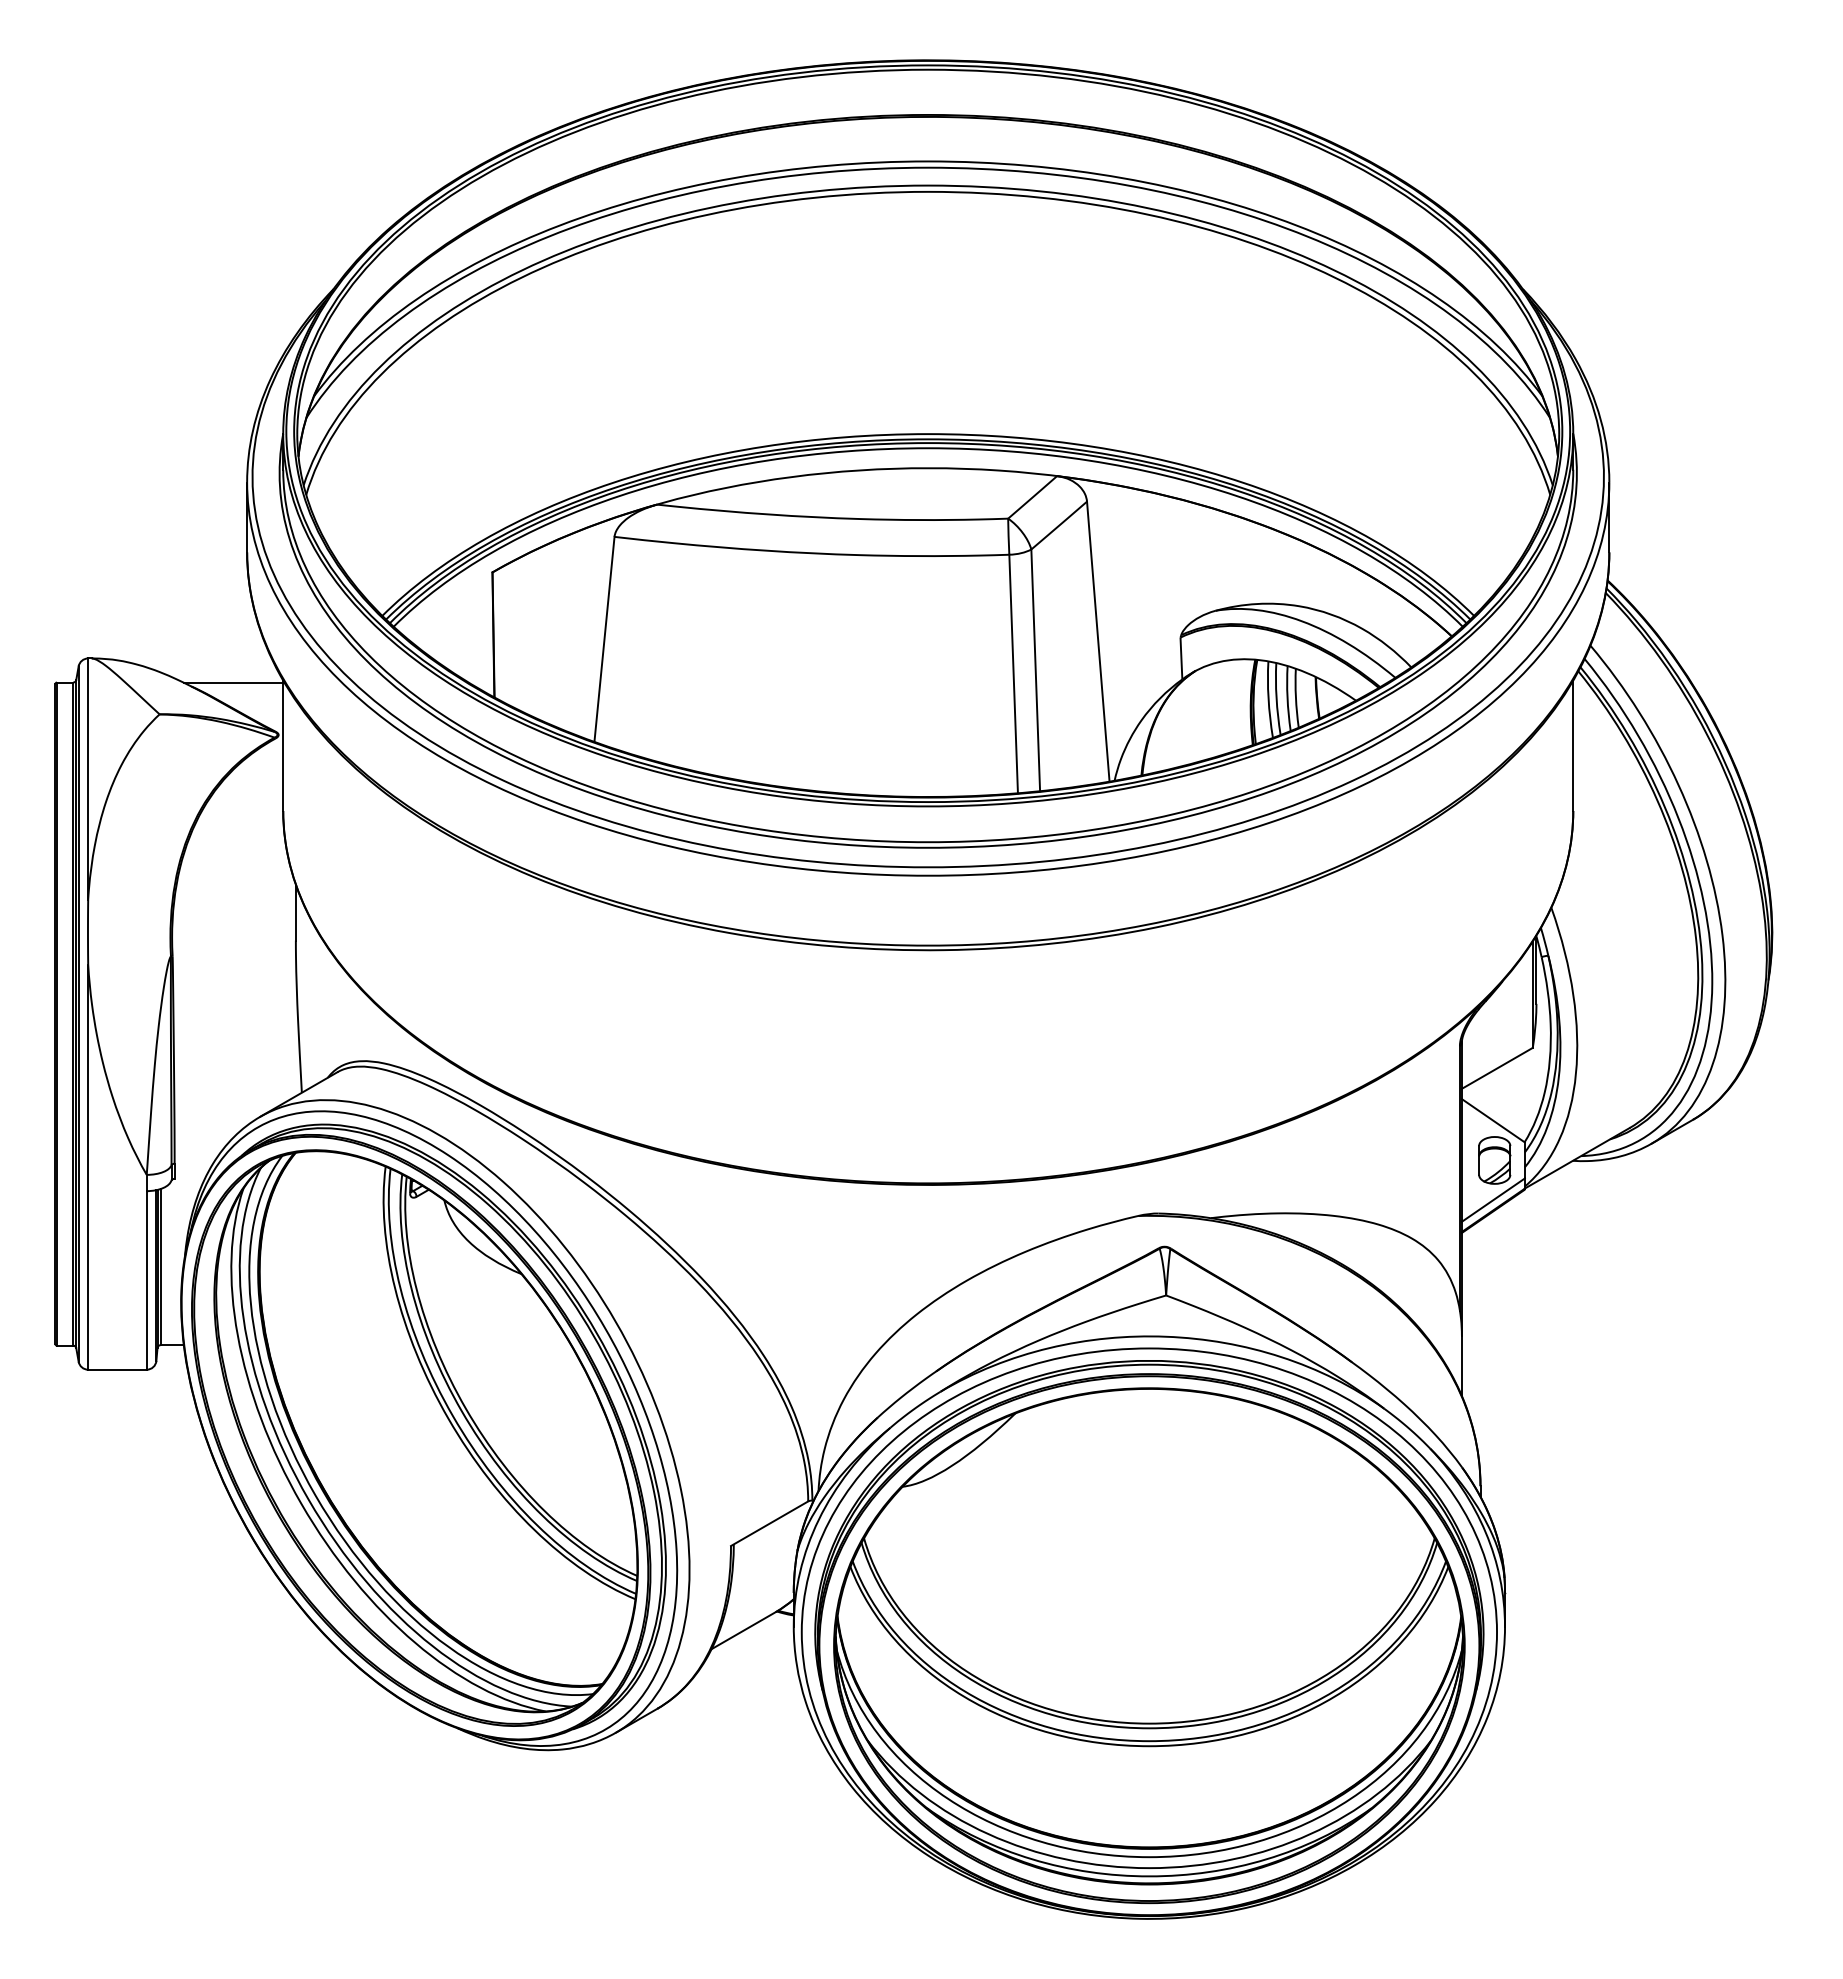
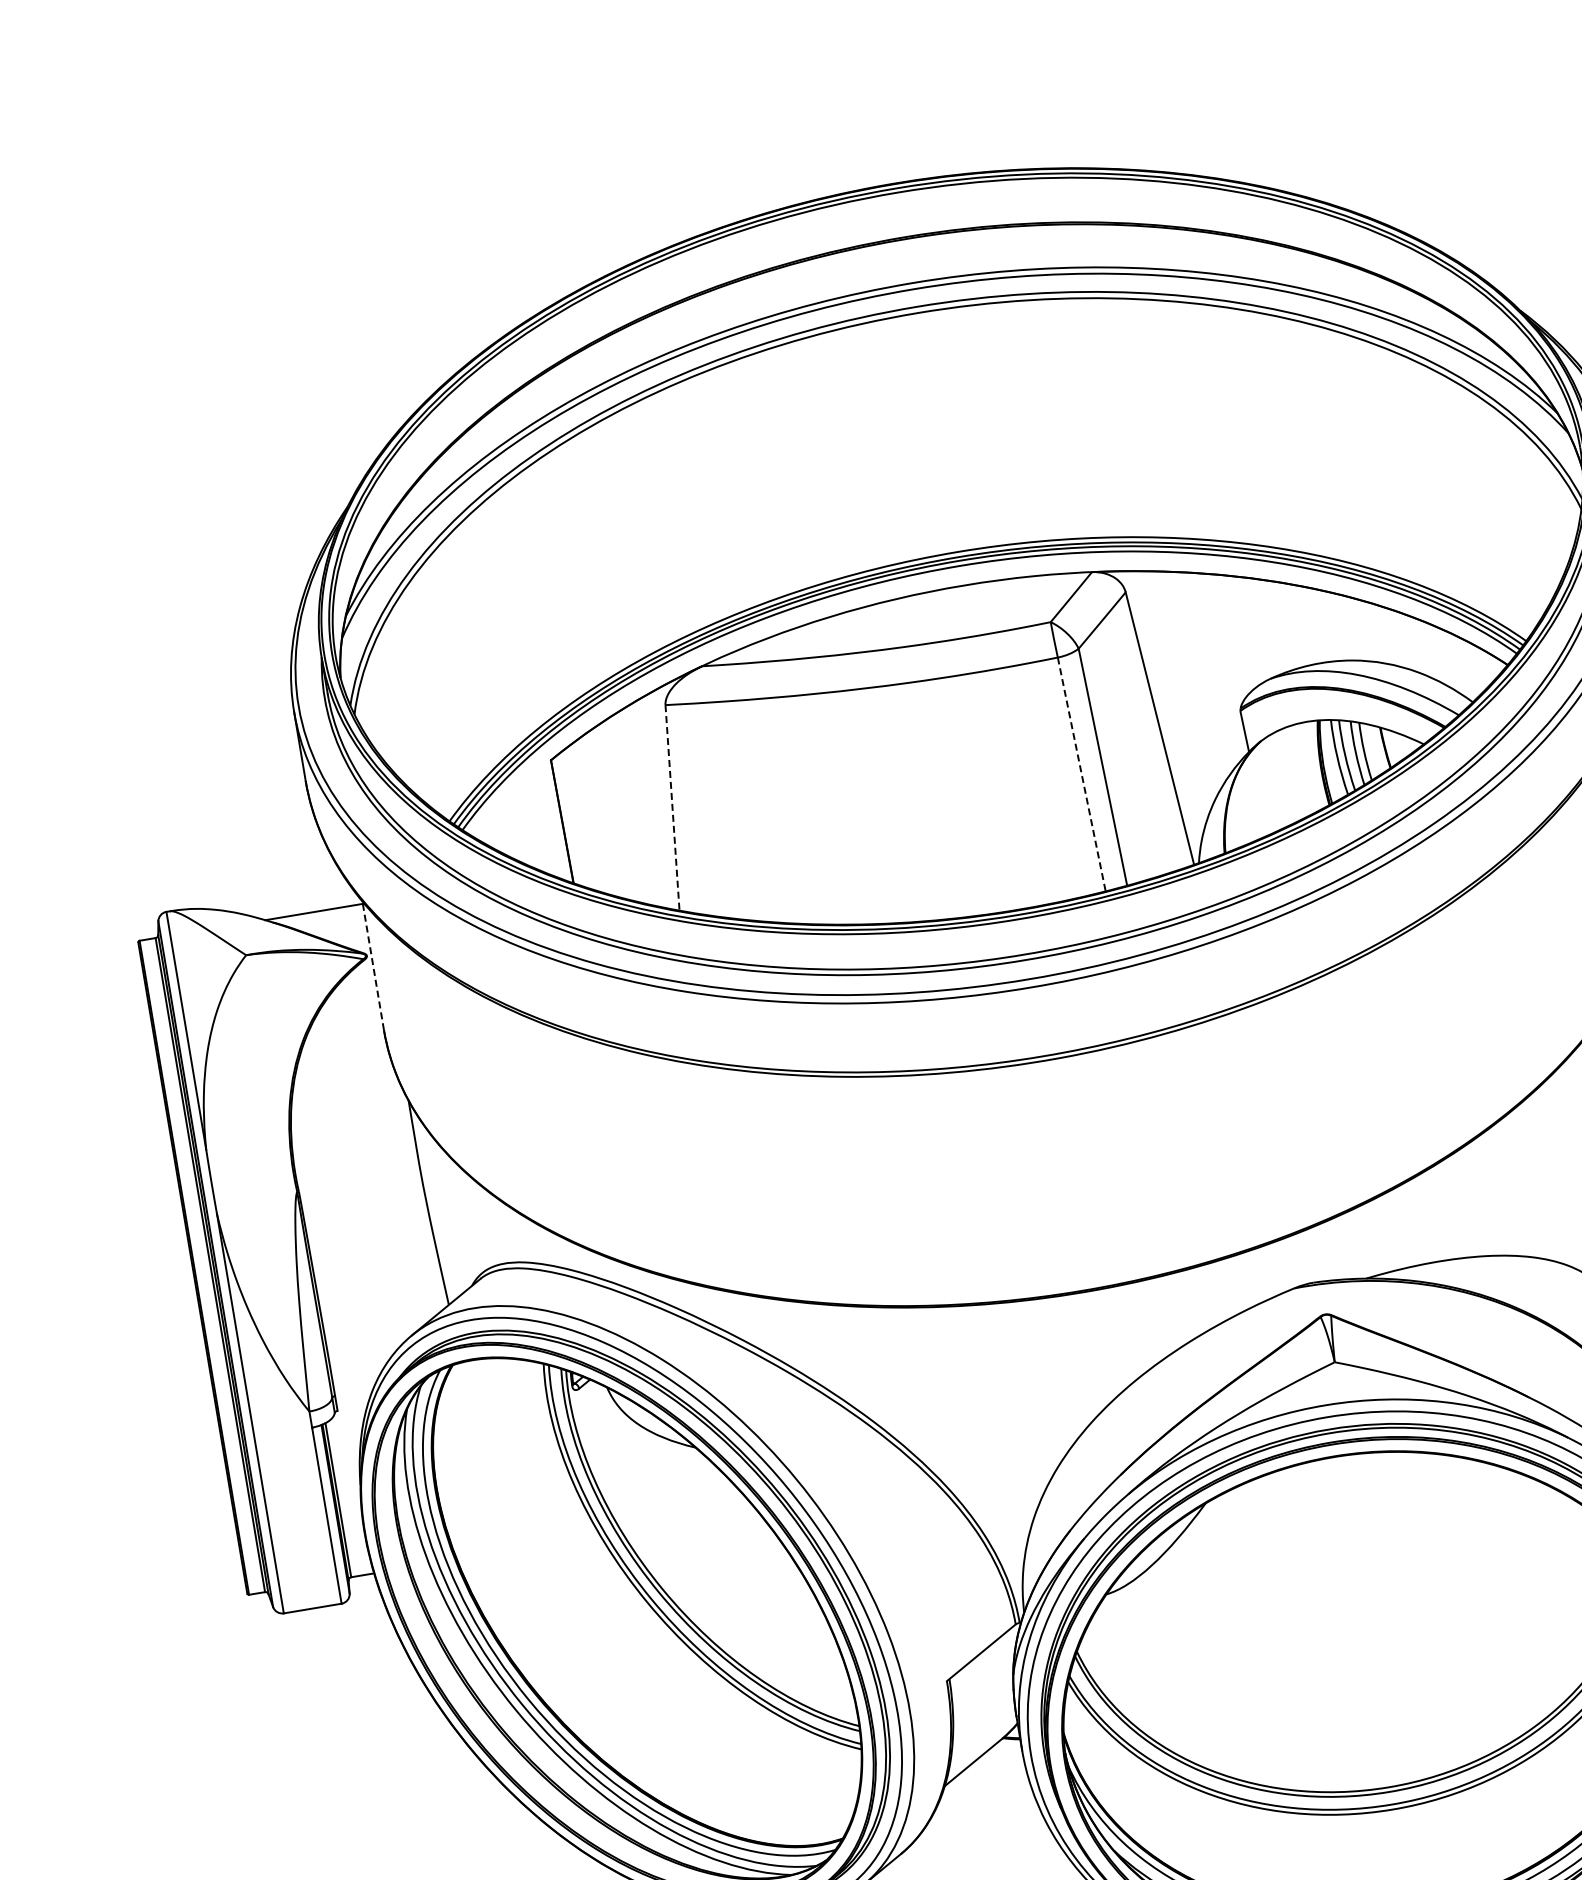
line: (604, 639) -> (672, 807), solid -> dashed
line: (1013, 674) -> (1081, 774), solid -> dashed
line: (283, 745) -> (373, 965), solid -> dashed

